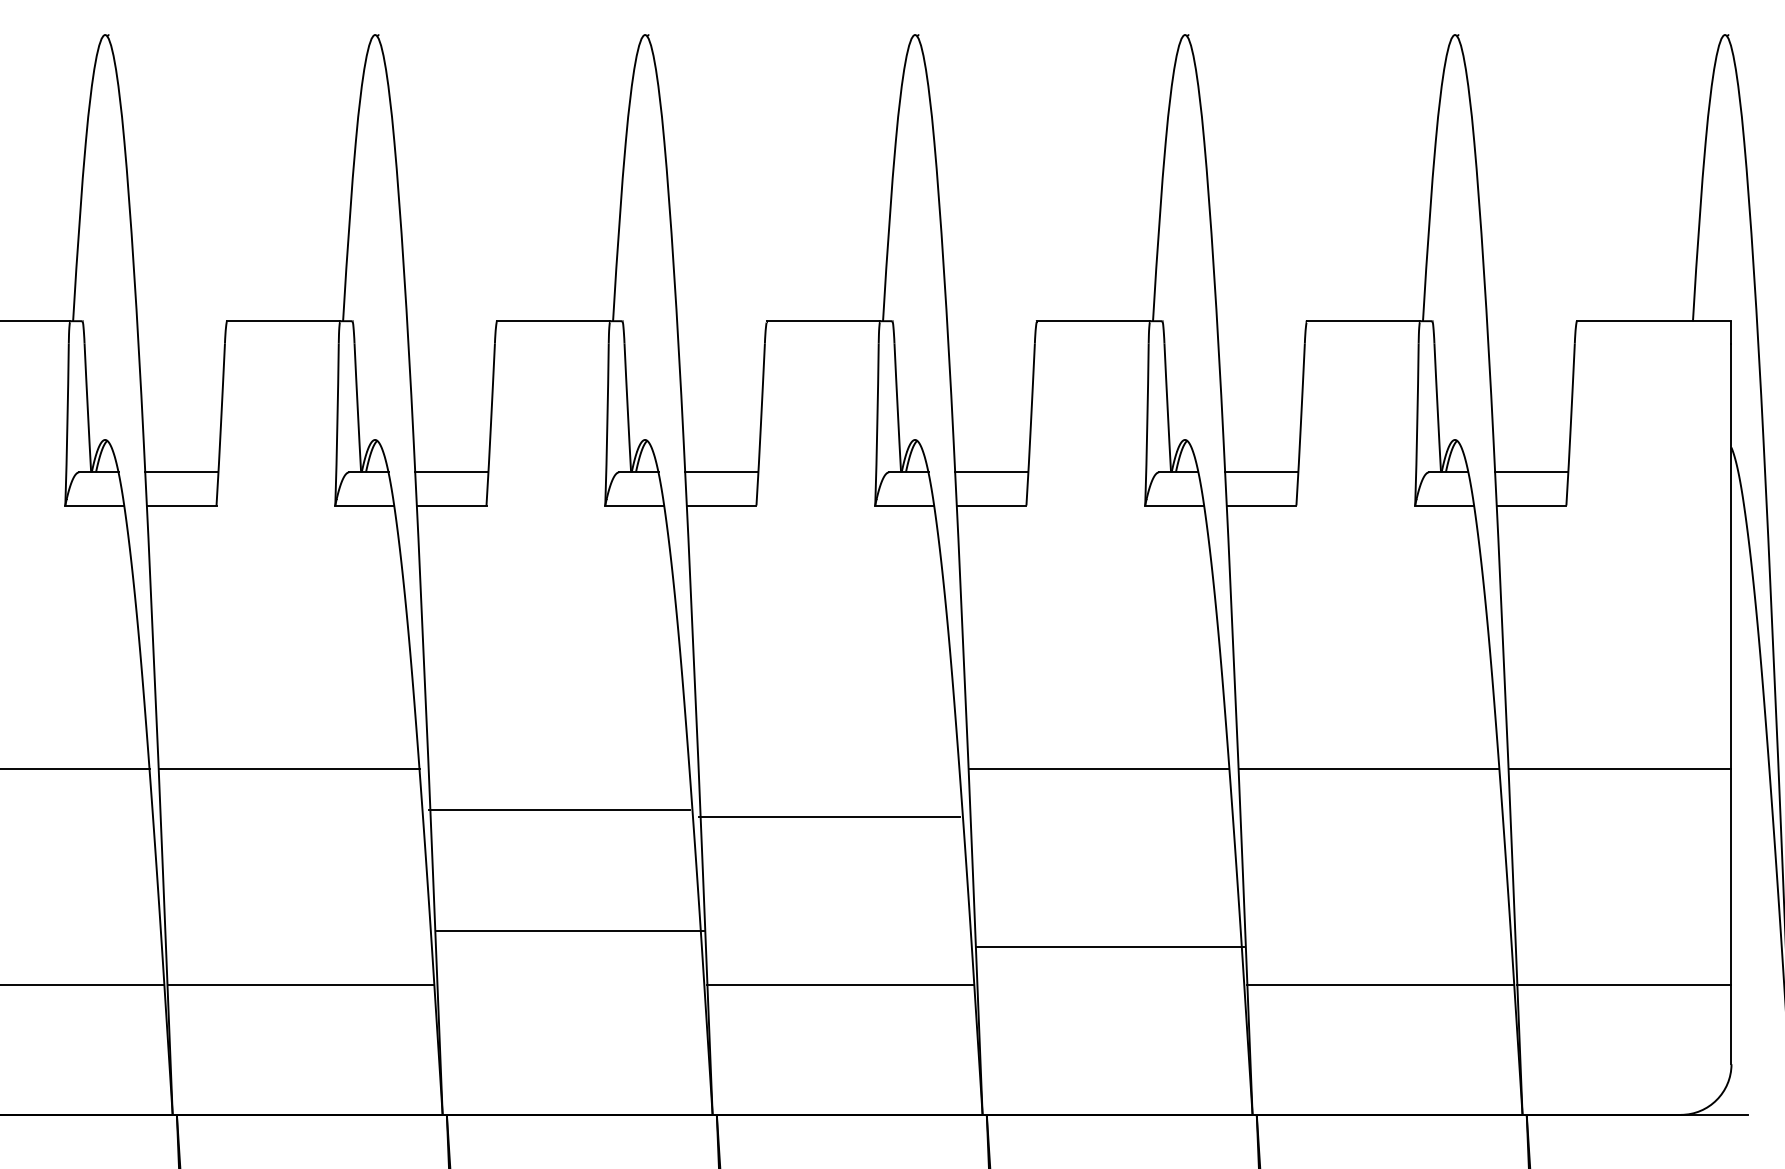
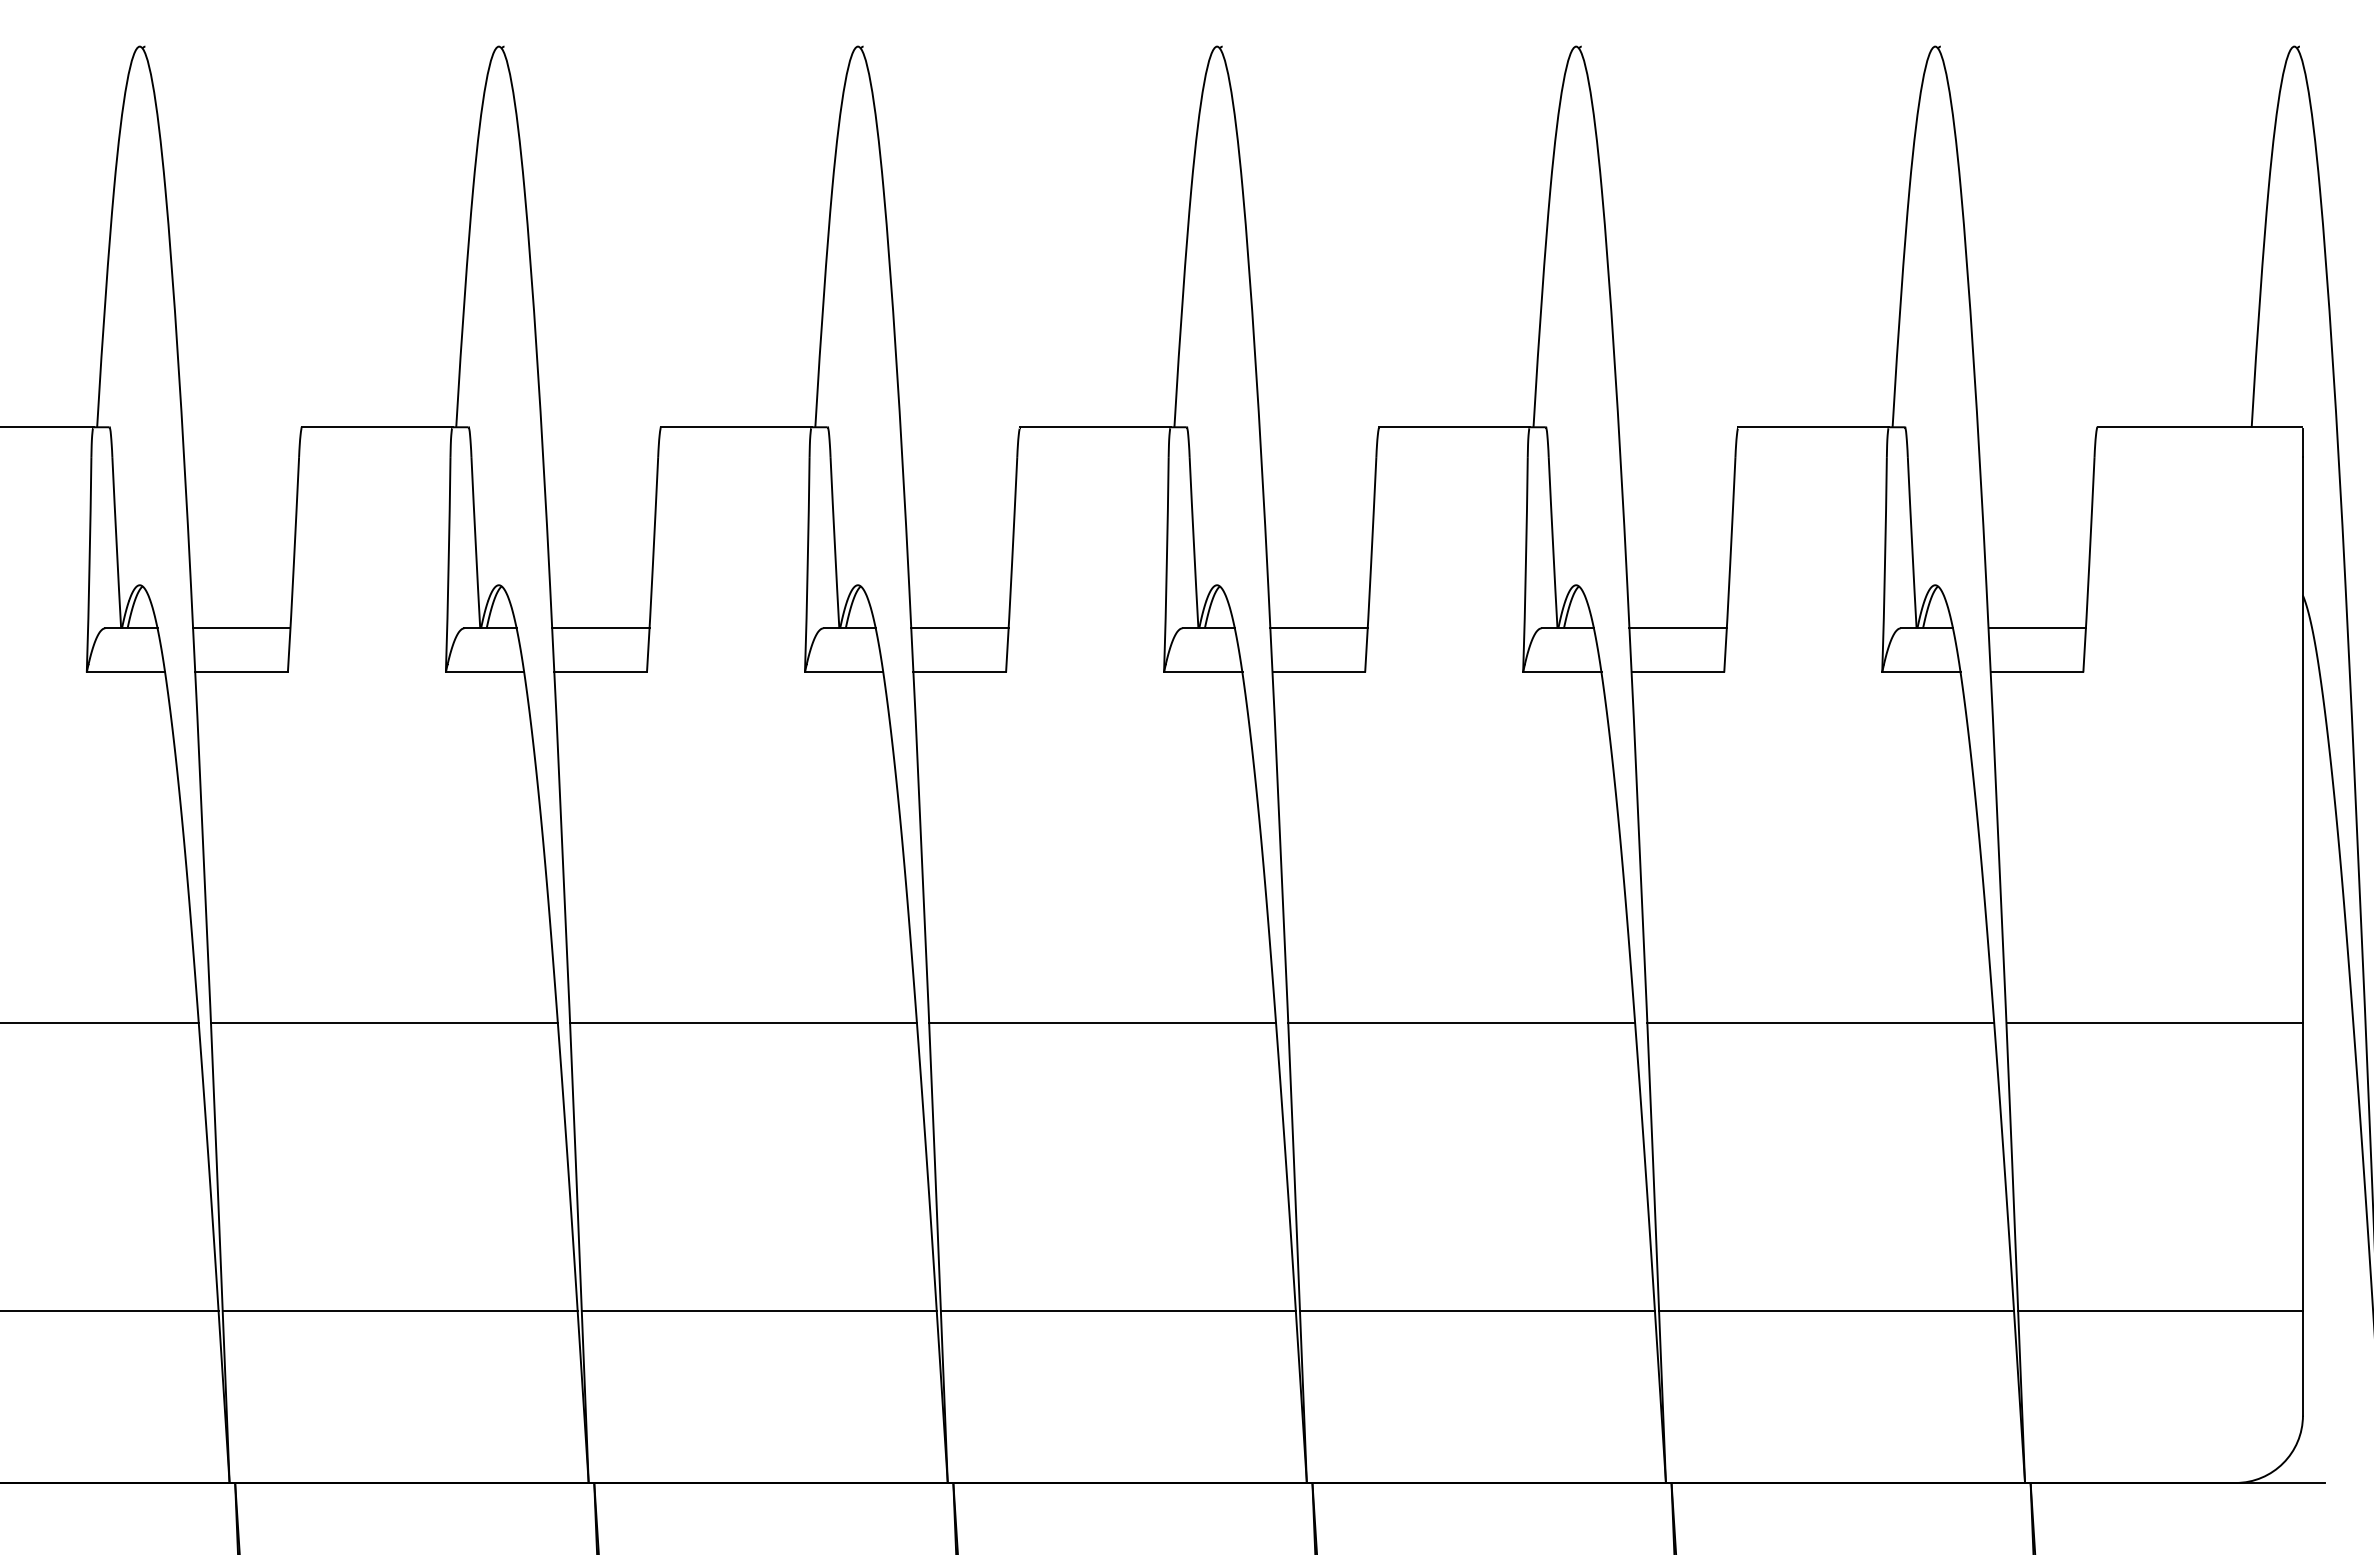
line: (558, 810) -> (742, 1023), moved
line: (828, 817) -> (1101, 1023), moved
line: (570, 931) -> (758, 1310), moved
line: (1110, 947) -> (1476, 1310), moved

